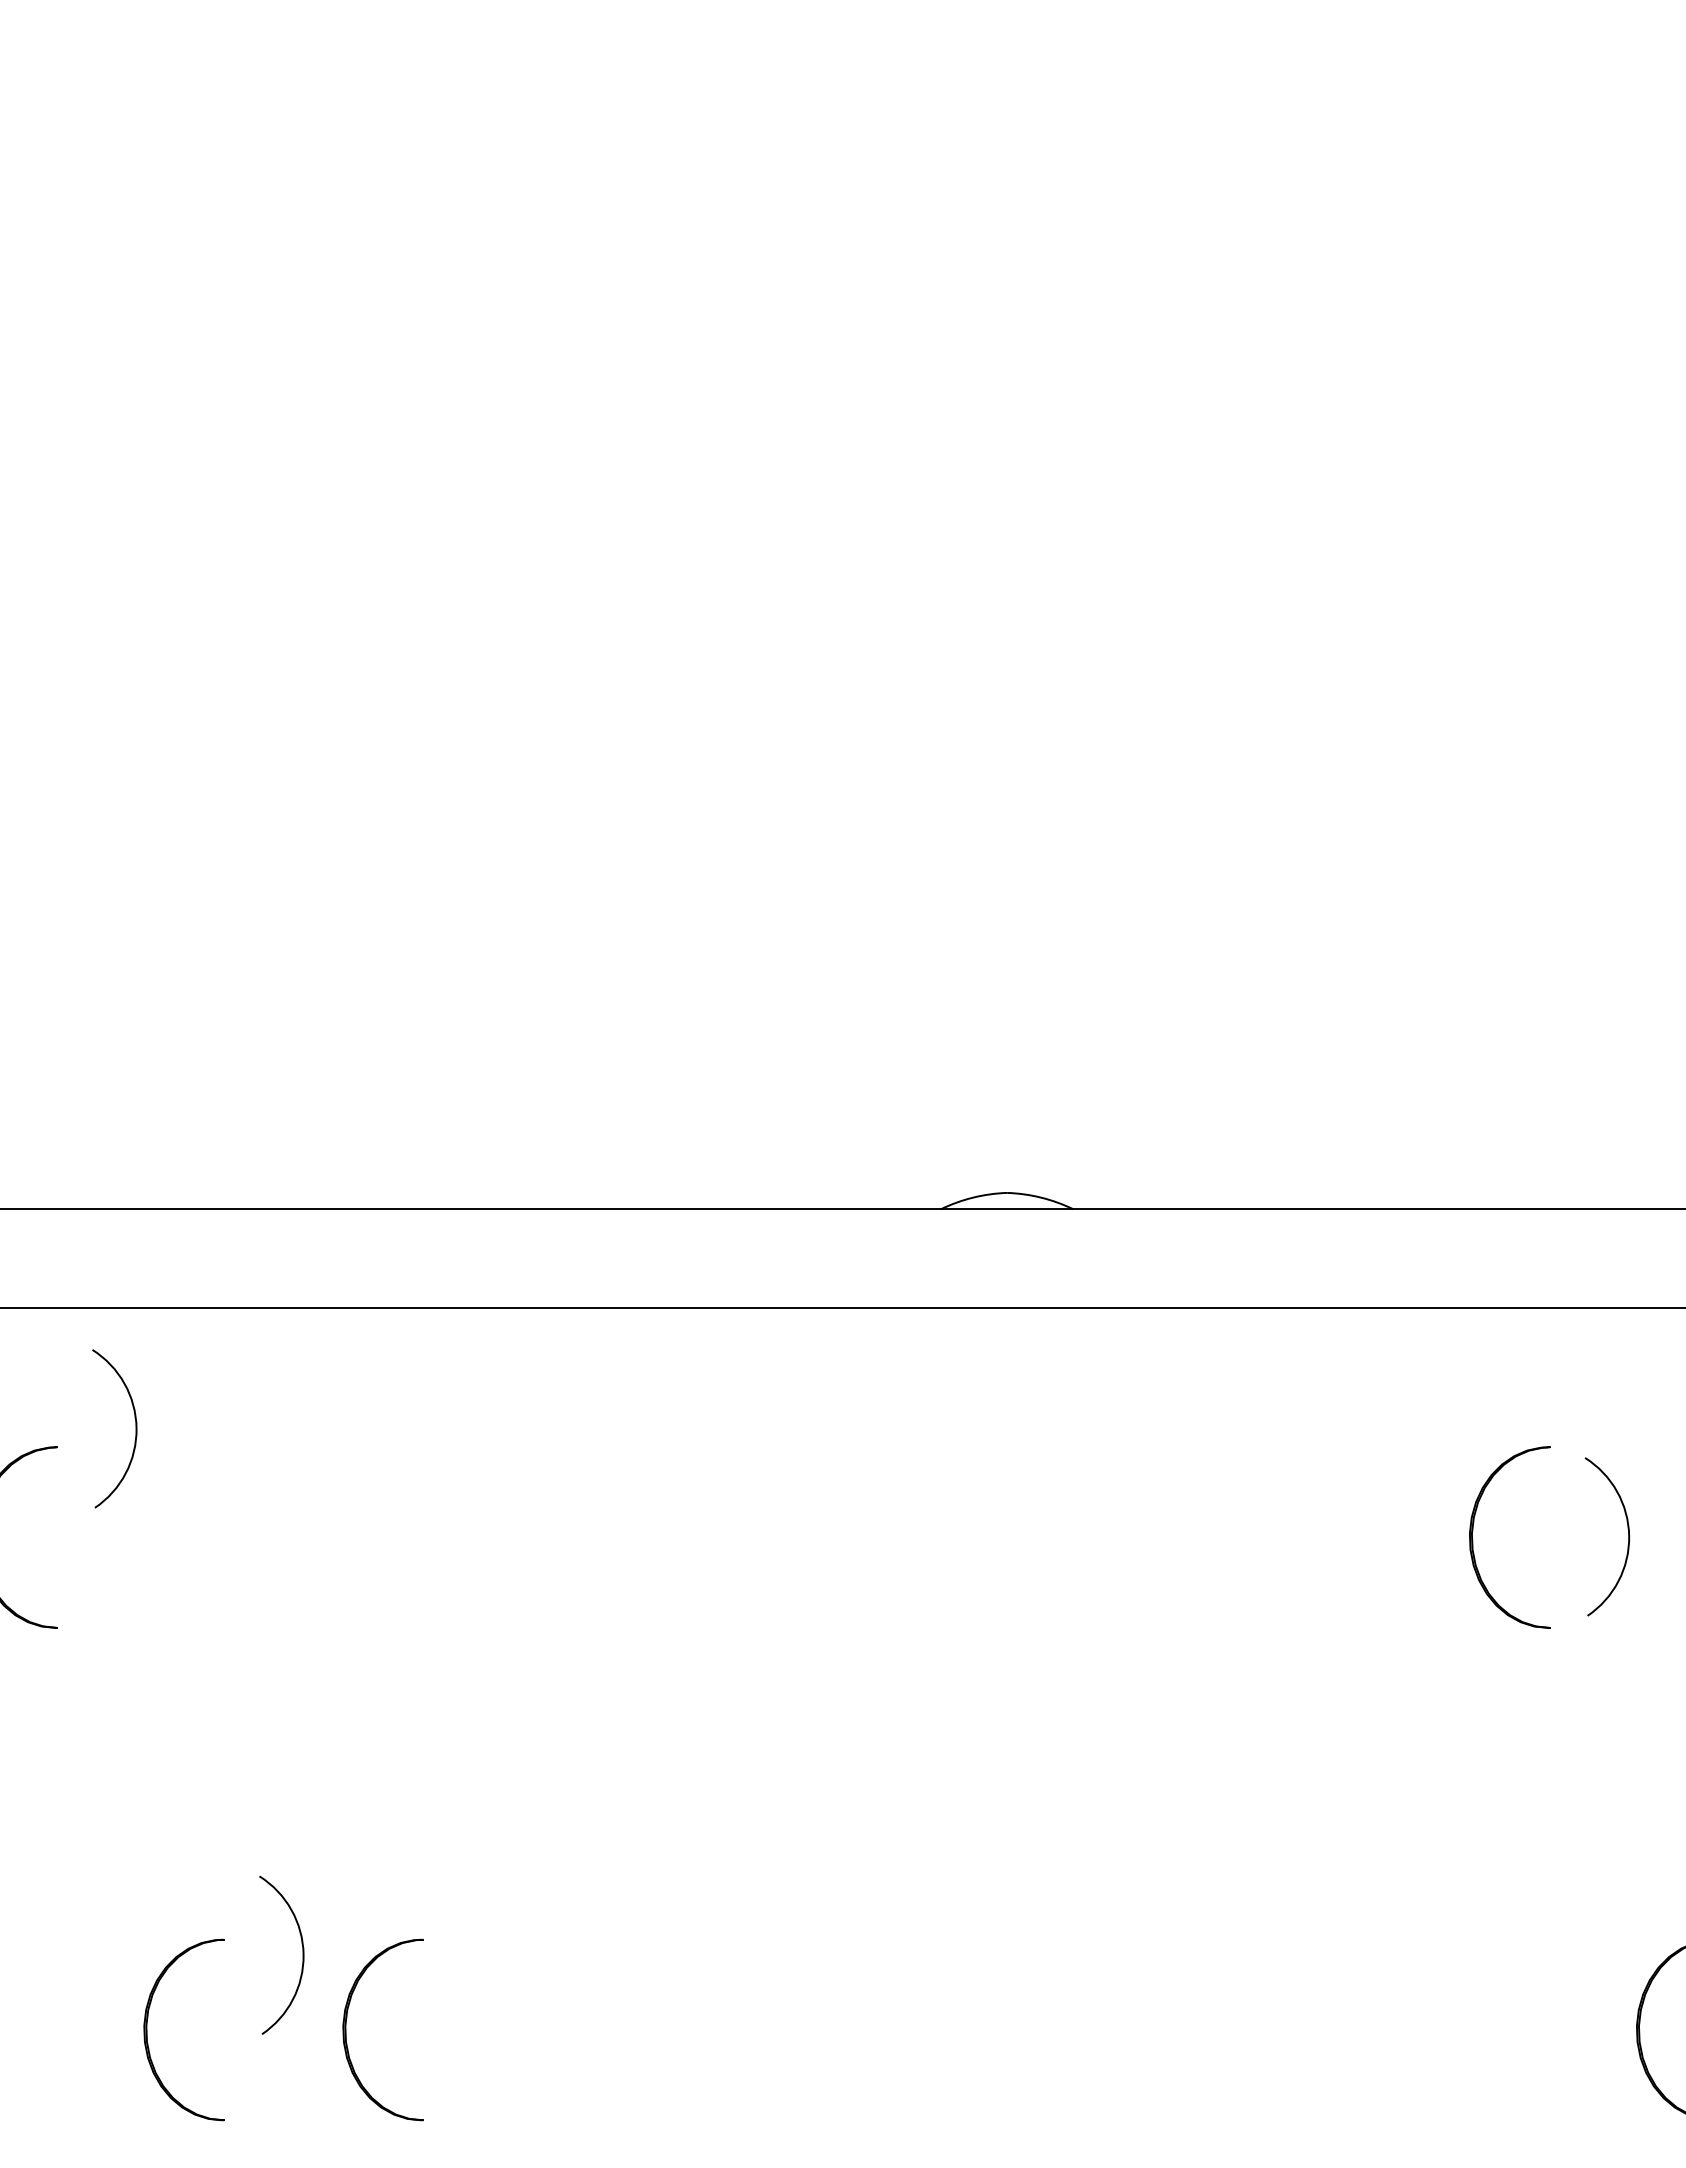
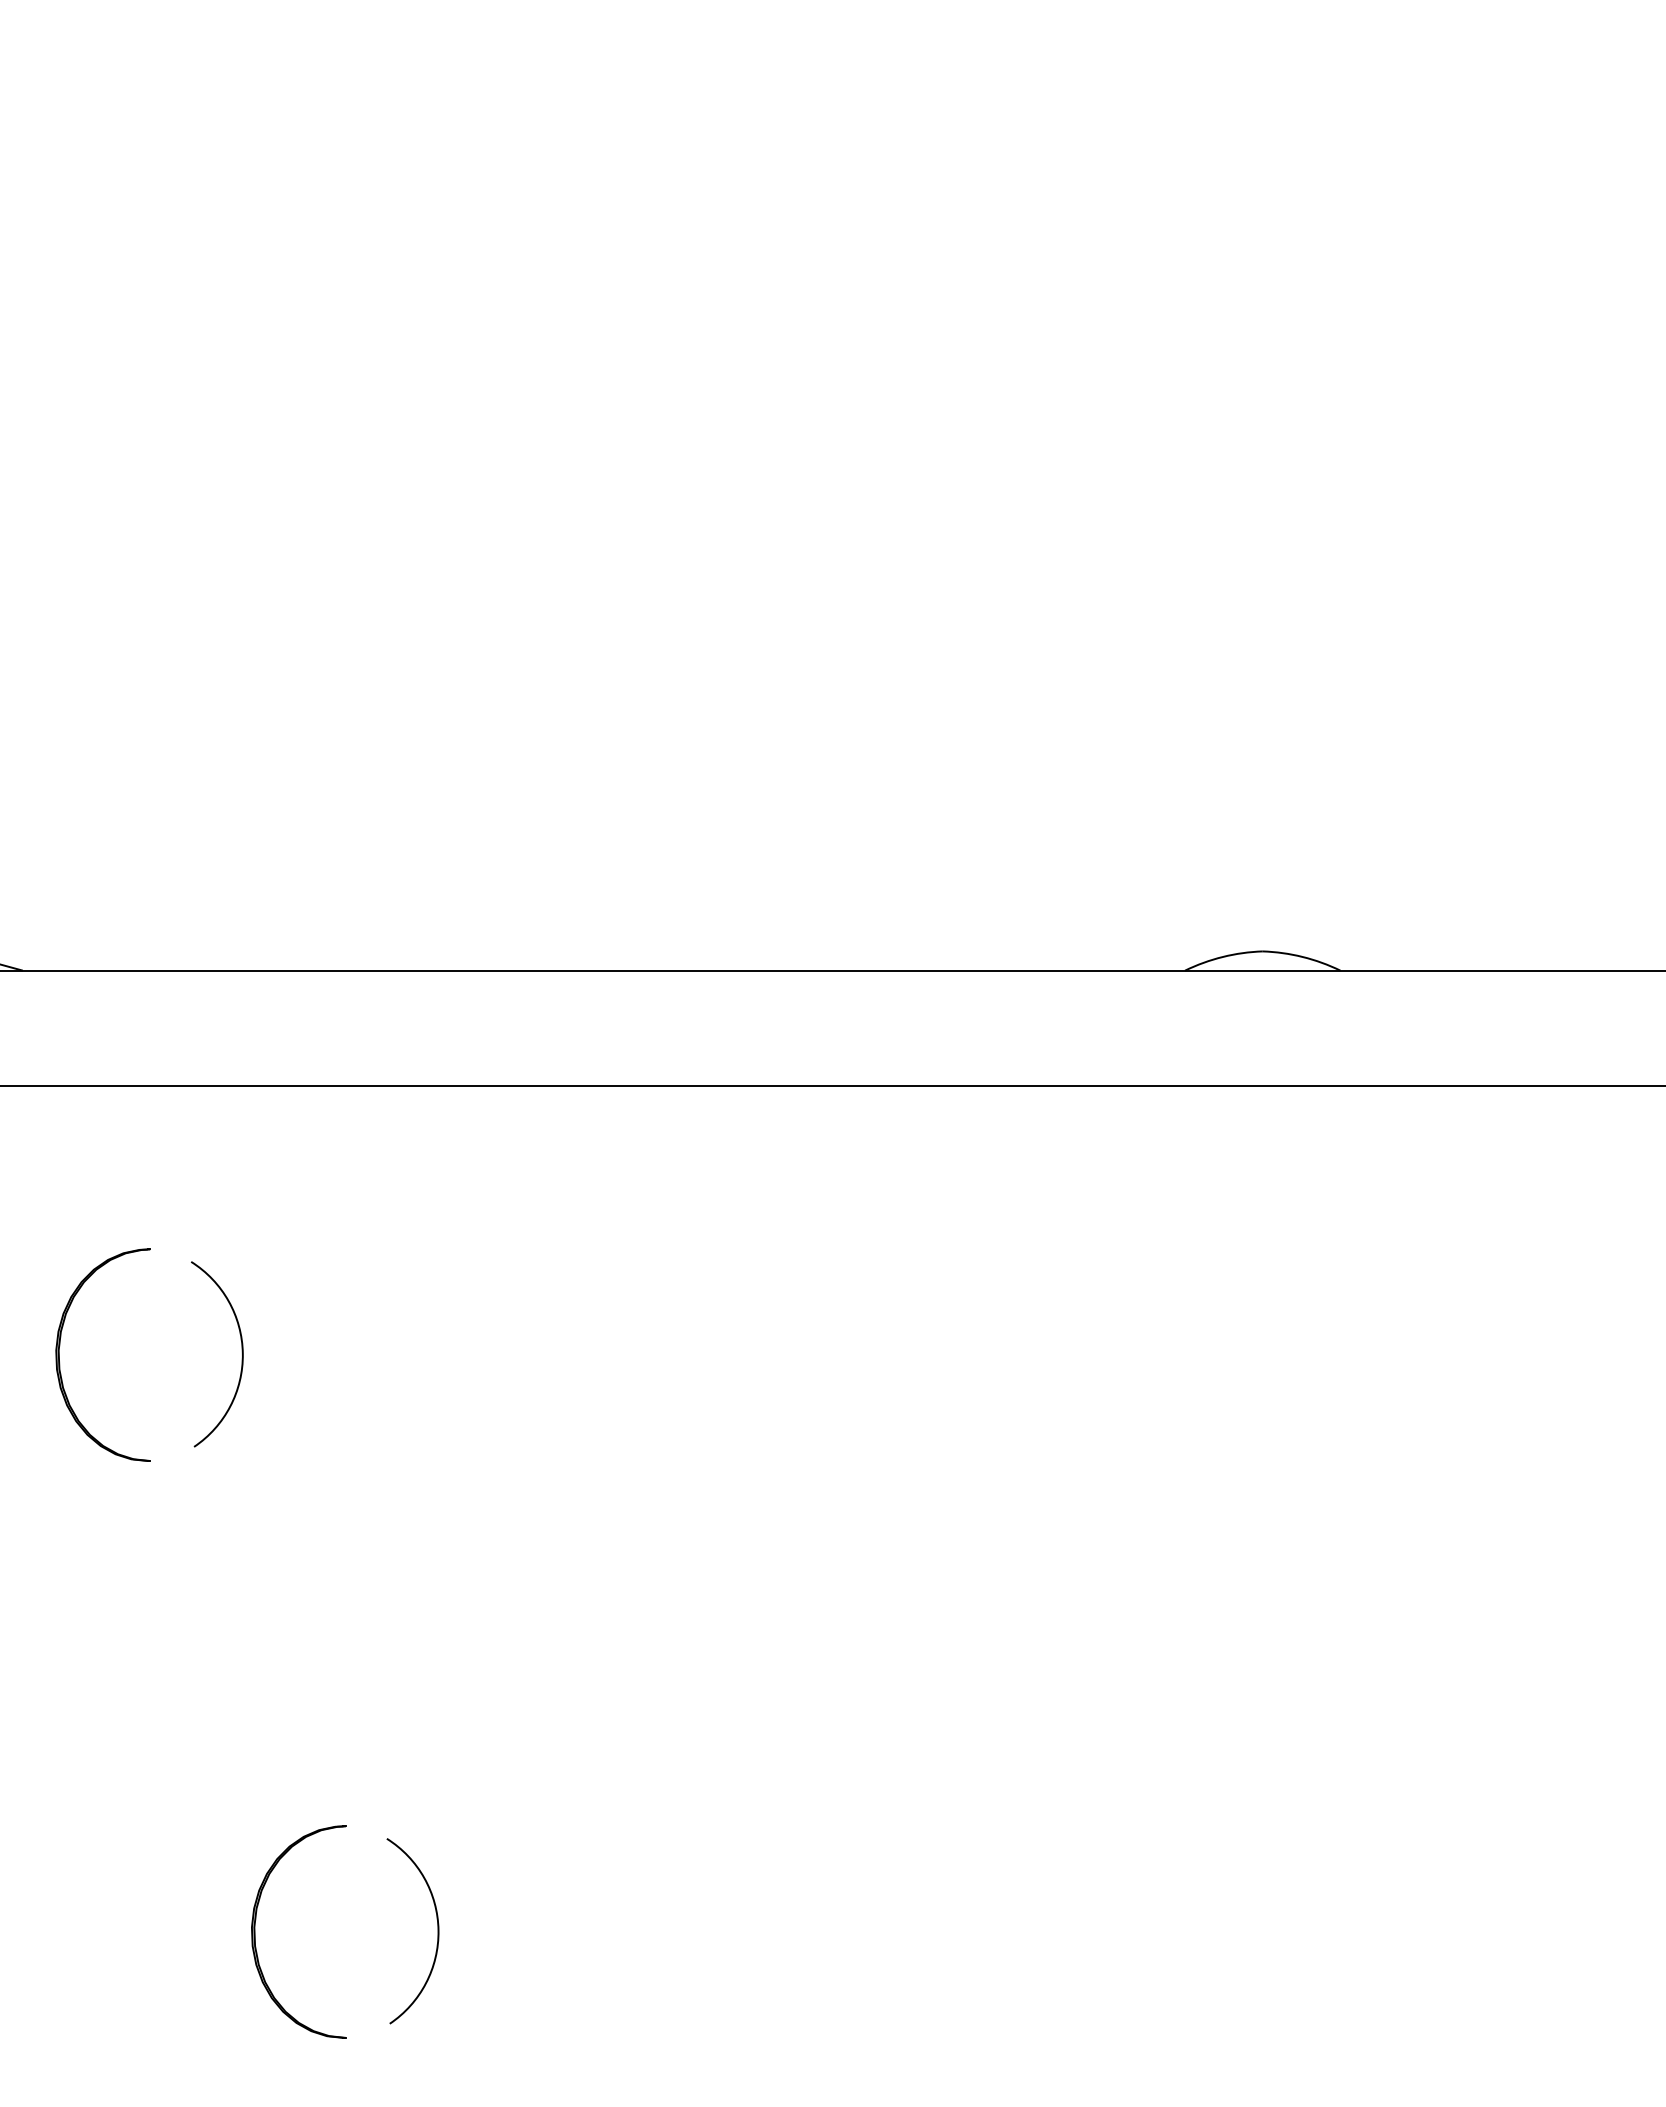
arc: (135, 1428) -> (241, 1353), moved
arc: (302, 1954) -> (437, 1930), moved
part: (346, 2029) -> (488, 1931), removed

